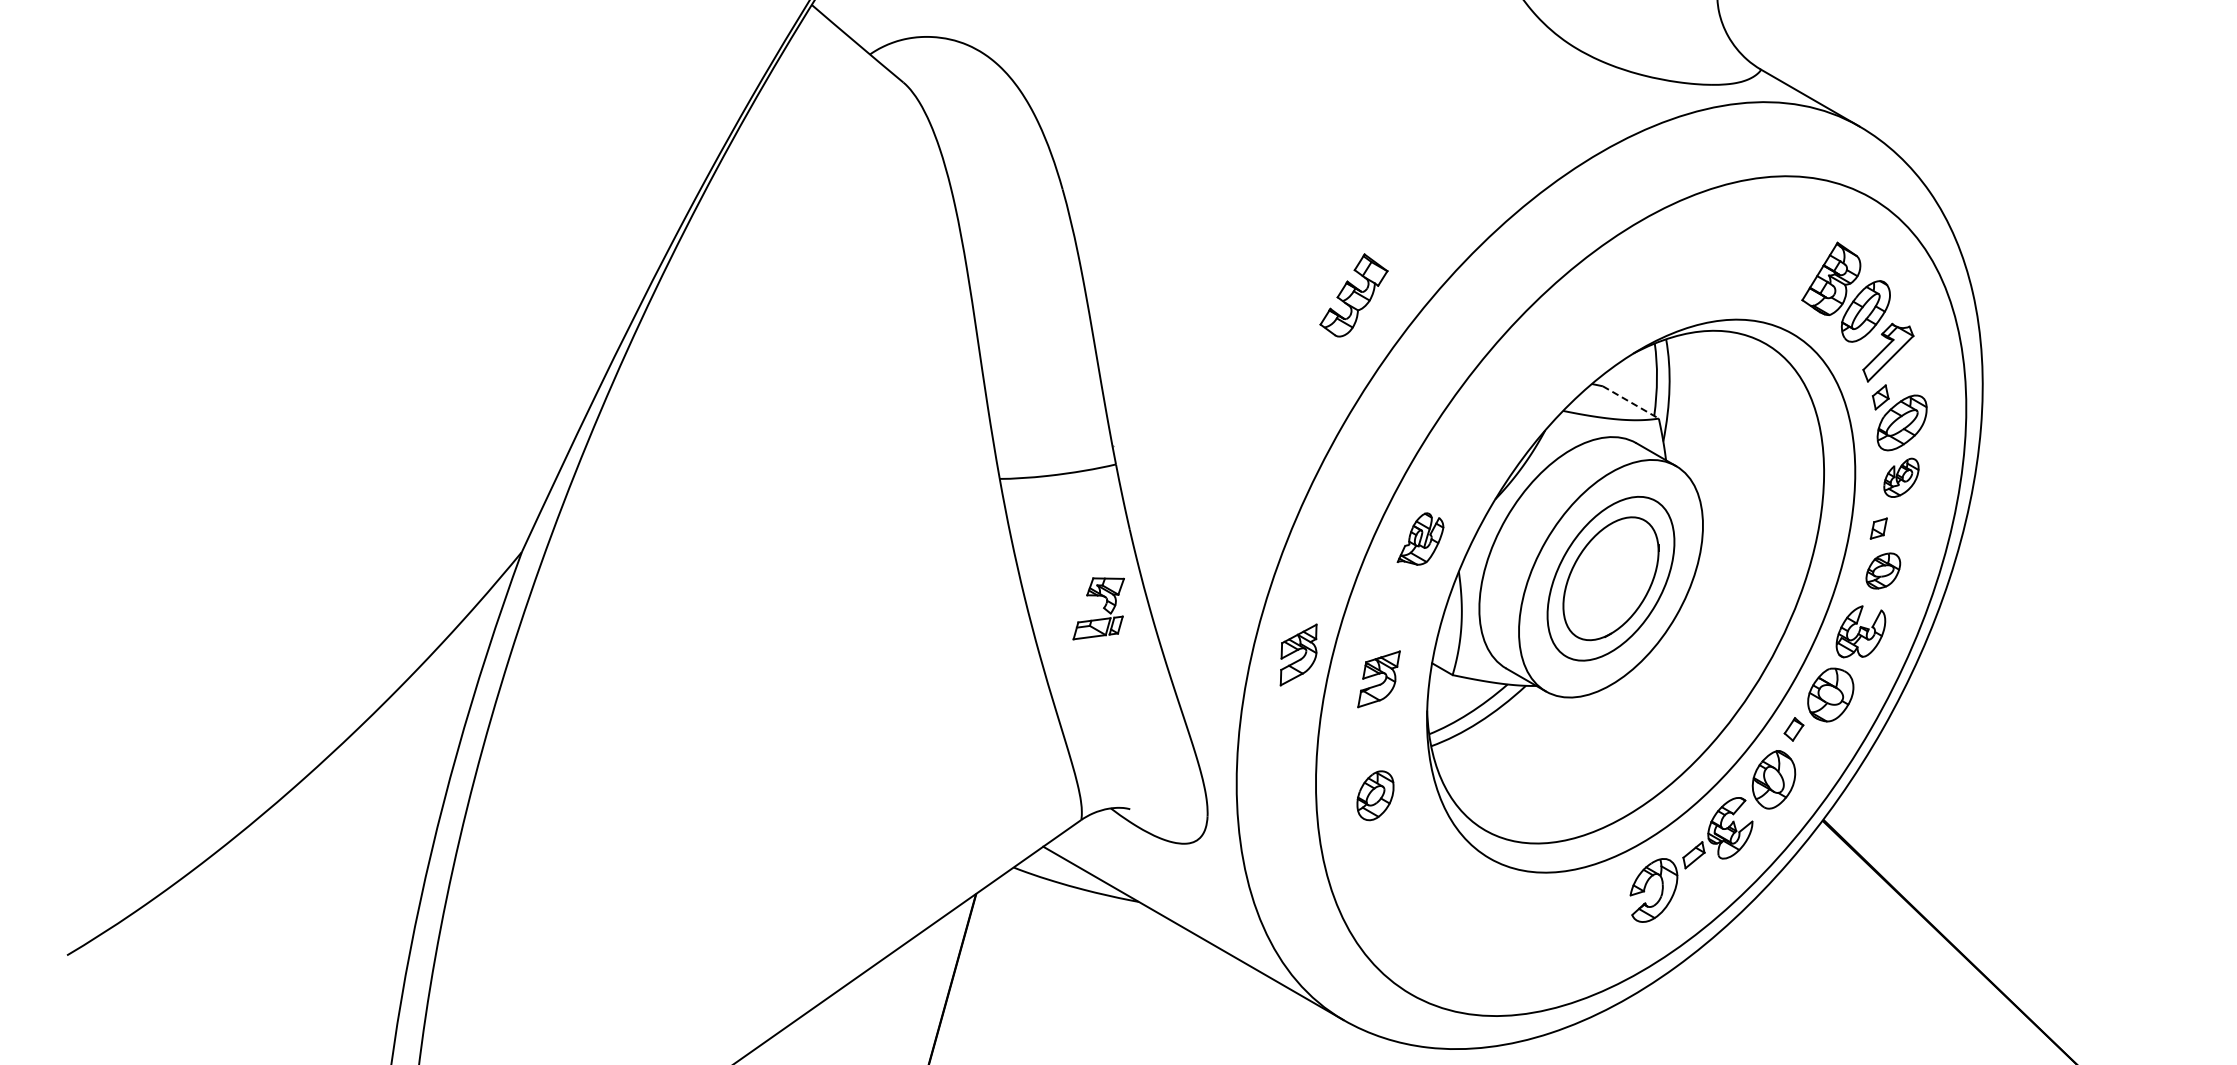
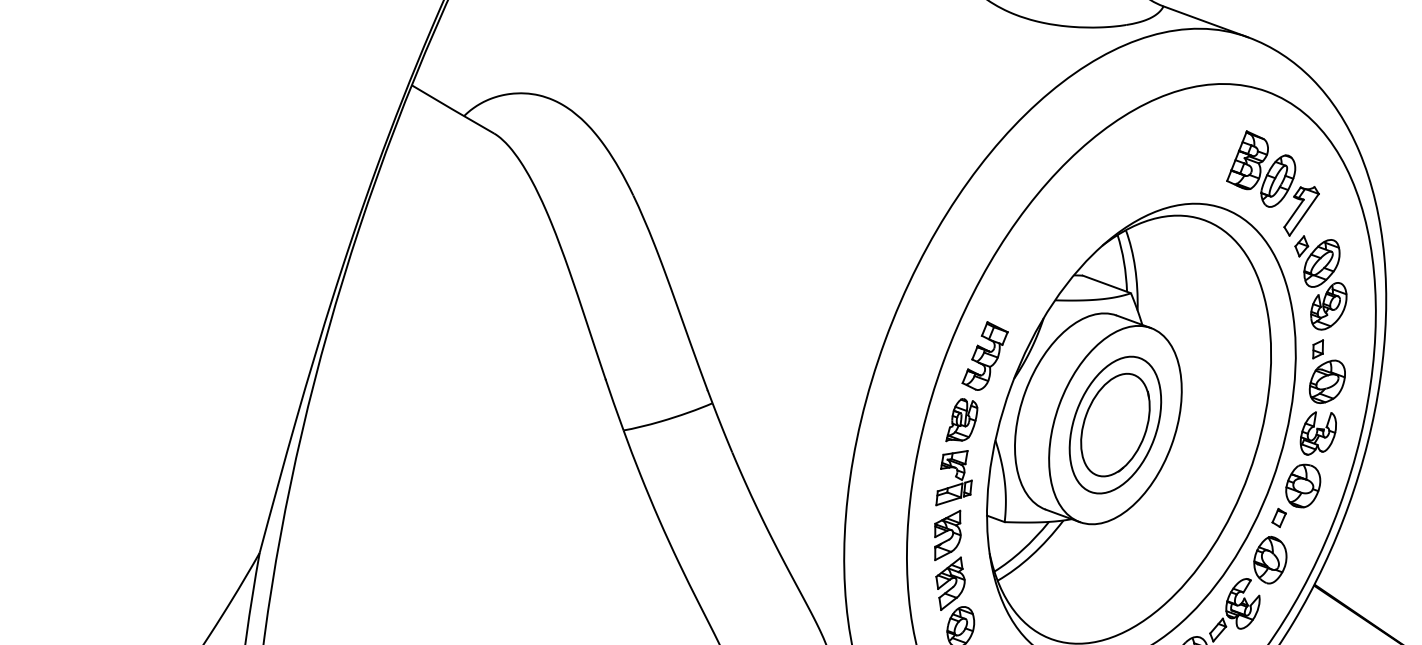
part: (1353, 295) -> (984, 355), moved
line: (1631, 402) -> (1107, 284), dashed -> solid
part: (1901, 477) -> (1328, 306), size x1.43
part: (1883, 570) -> (1327, 381), size x1.43
part: (1098, 608) -> (951, 477), moved
part: (1298, 654) -> (950, 583), moved

